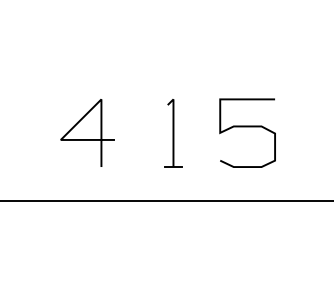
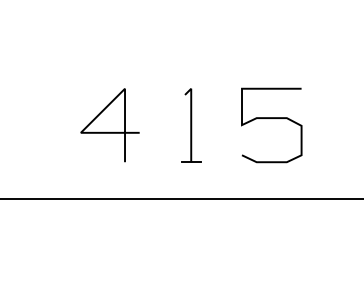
line: (87, 138) -> (109, 131), moved

